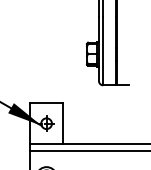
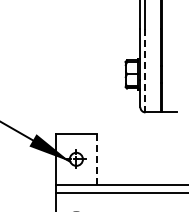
line: (103, 50) -> (145, 70), solid -> dashed
line: (63, 123) -> (96, 158), solid -> dashed

